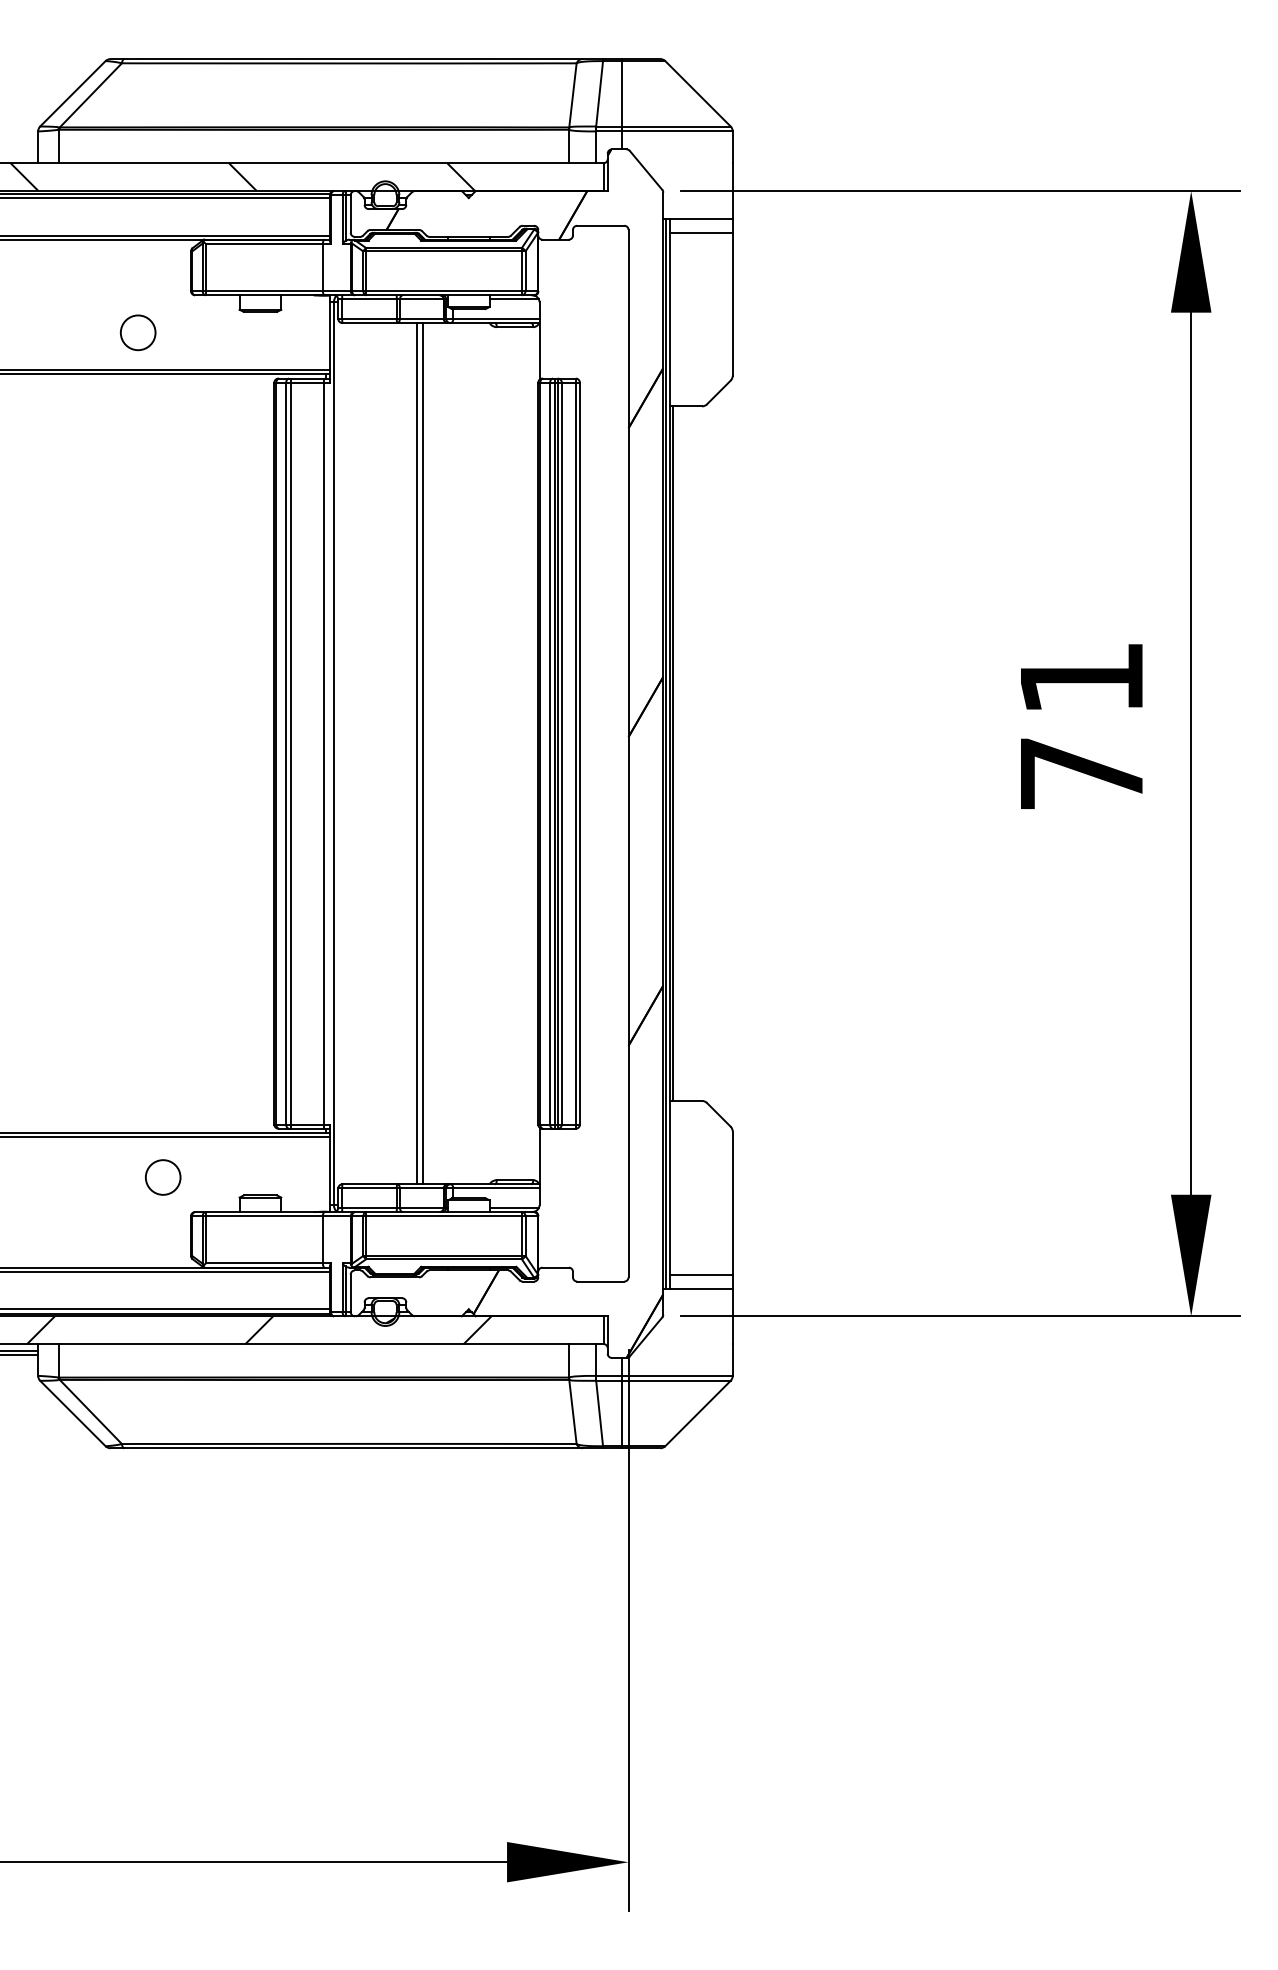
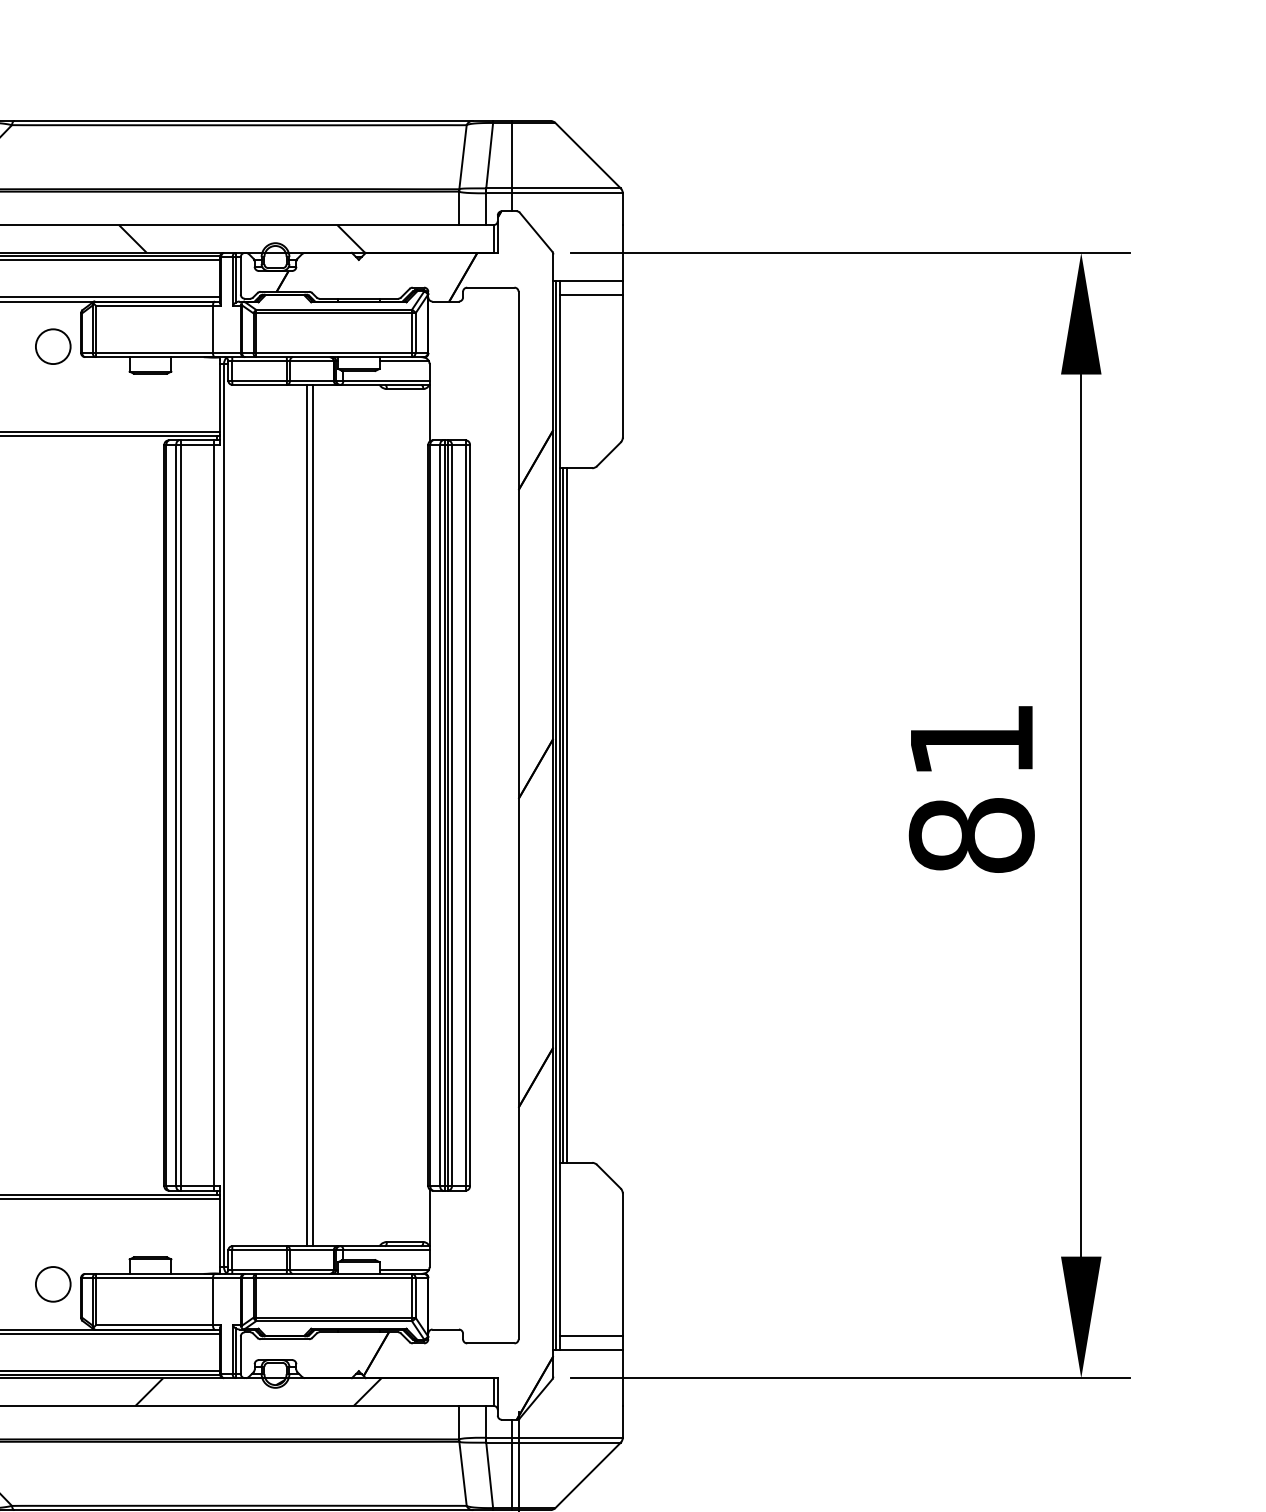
circle: (138, 332) -> (53, 346), moved
line: (677, 753) -> (567, 815), added
text: (1081, 773) -> (971, 835), 71 -> 81
circle: (163, 1177) -> (53, 1284), moved

